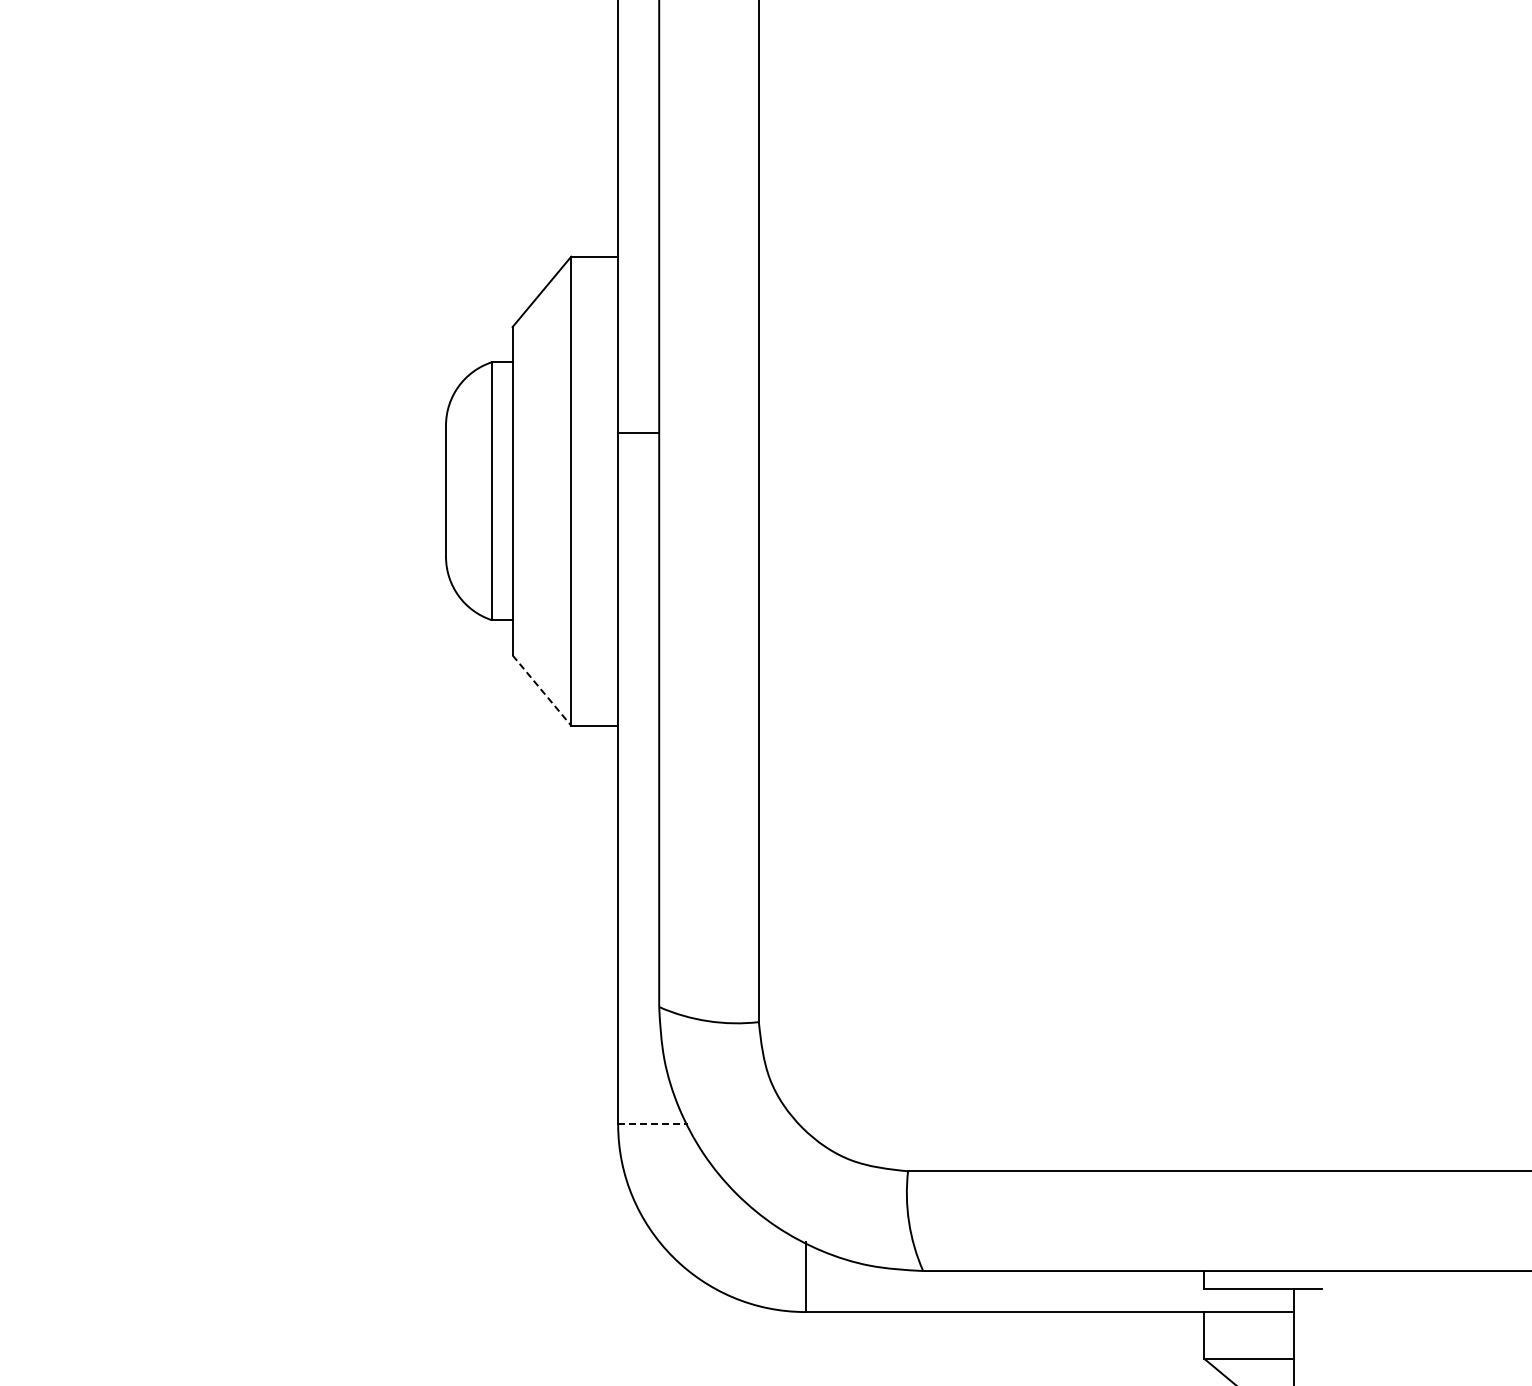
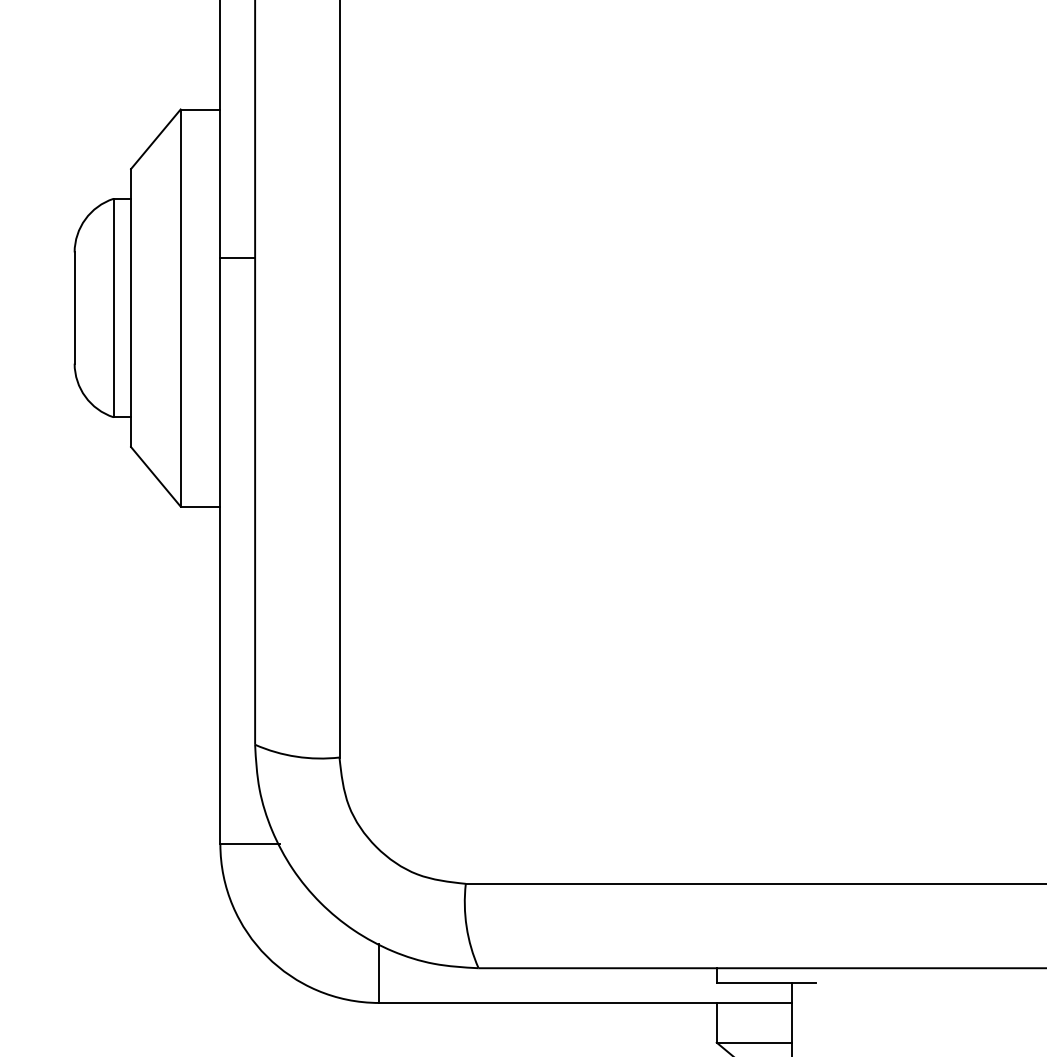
line: (541, 690) -> (155, 476), dashed -> solid
line: (653, 1124) -> (250, 844), dashed -> solid

